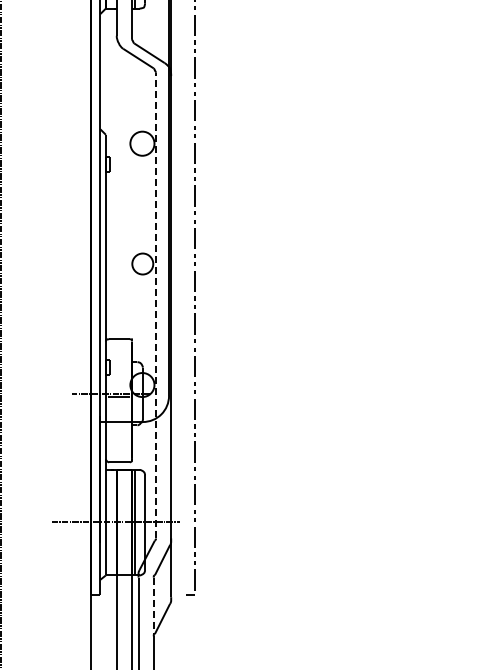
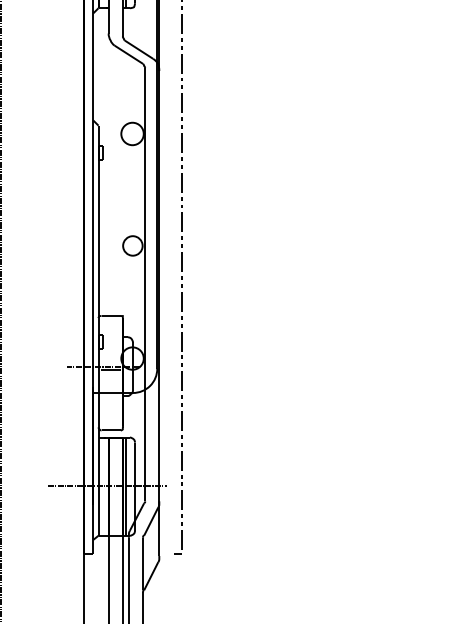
line: (155, 305) -> (144, 284), dashed -> solid
line: (153, 606) -> (142, 564), dashed -> solid

